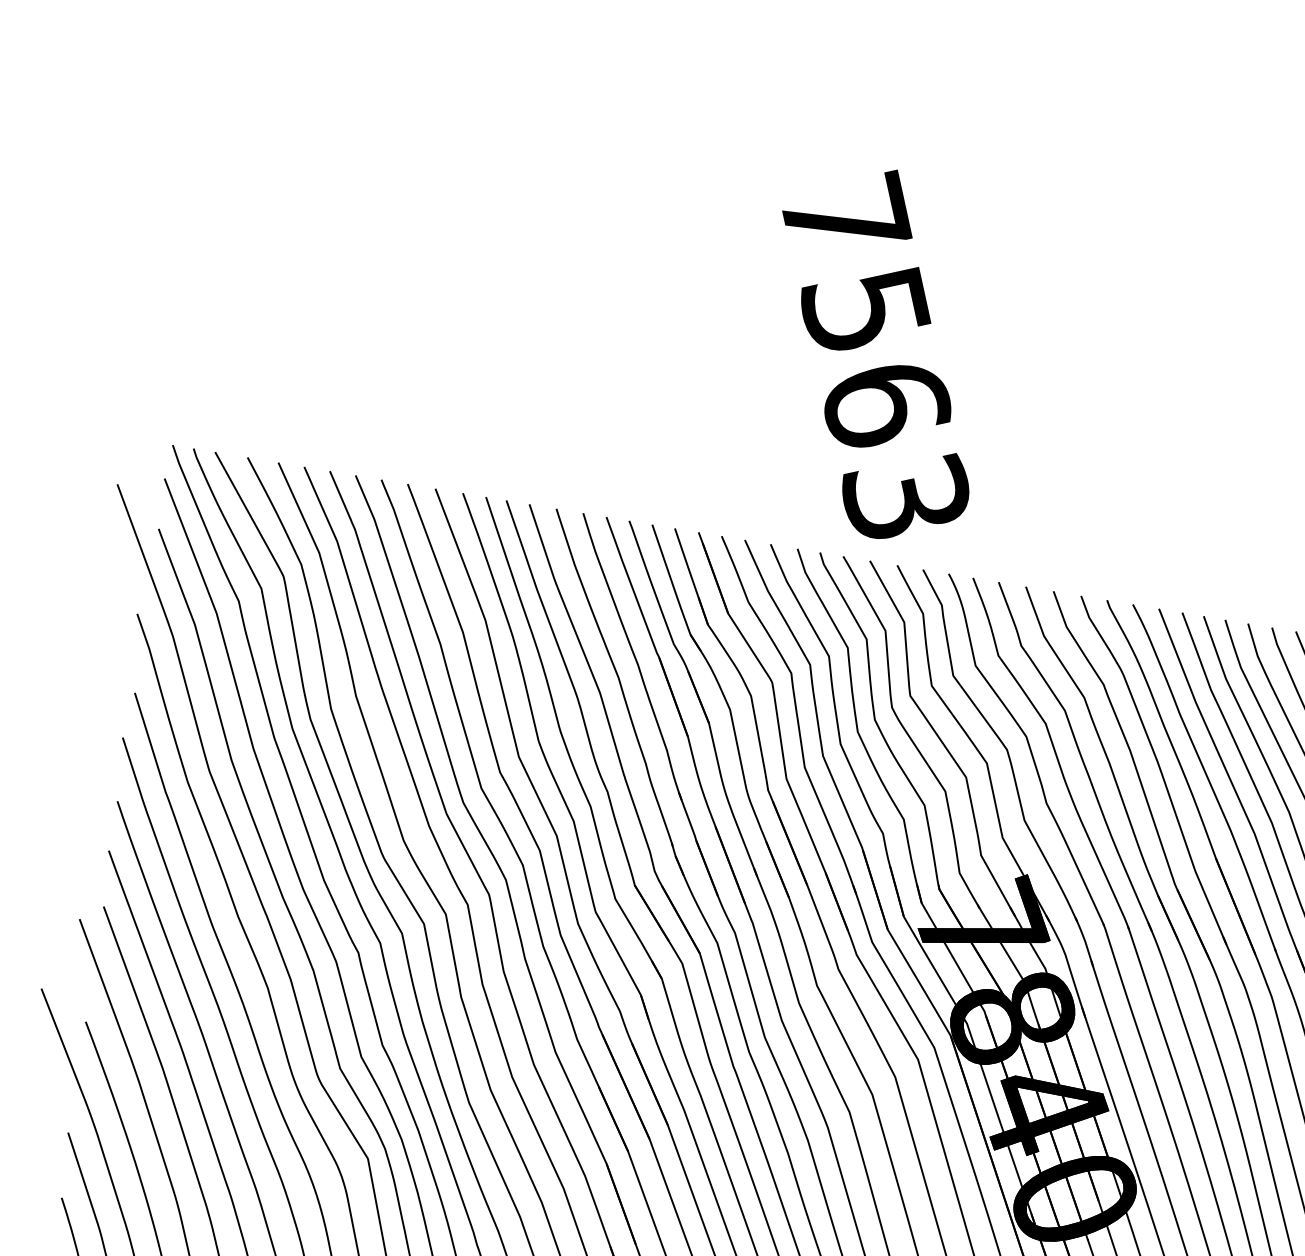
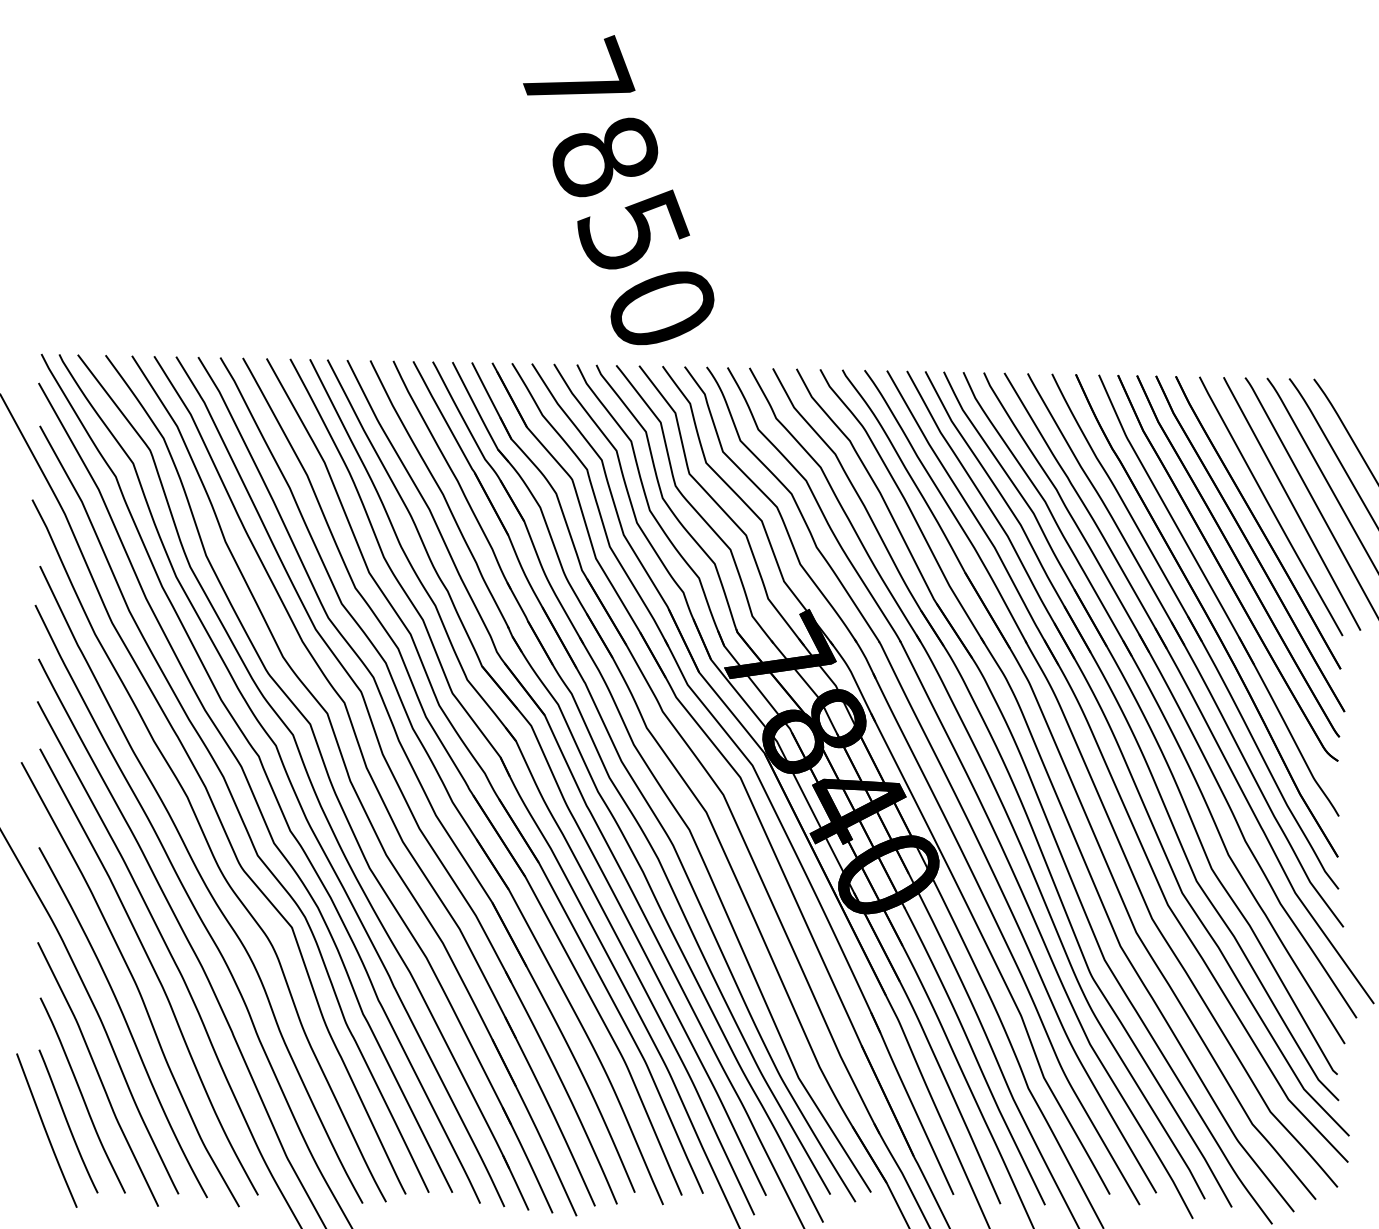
text: (884, 400) -> (631, 229), 7563 -> 7850

